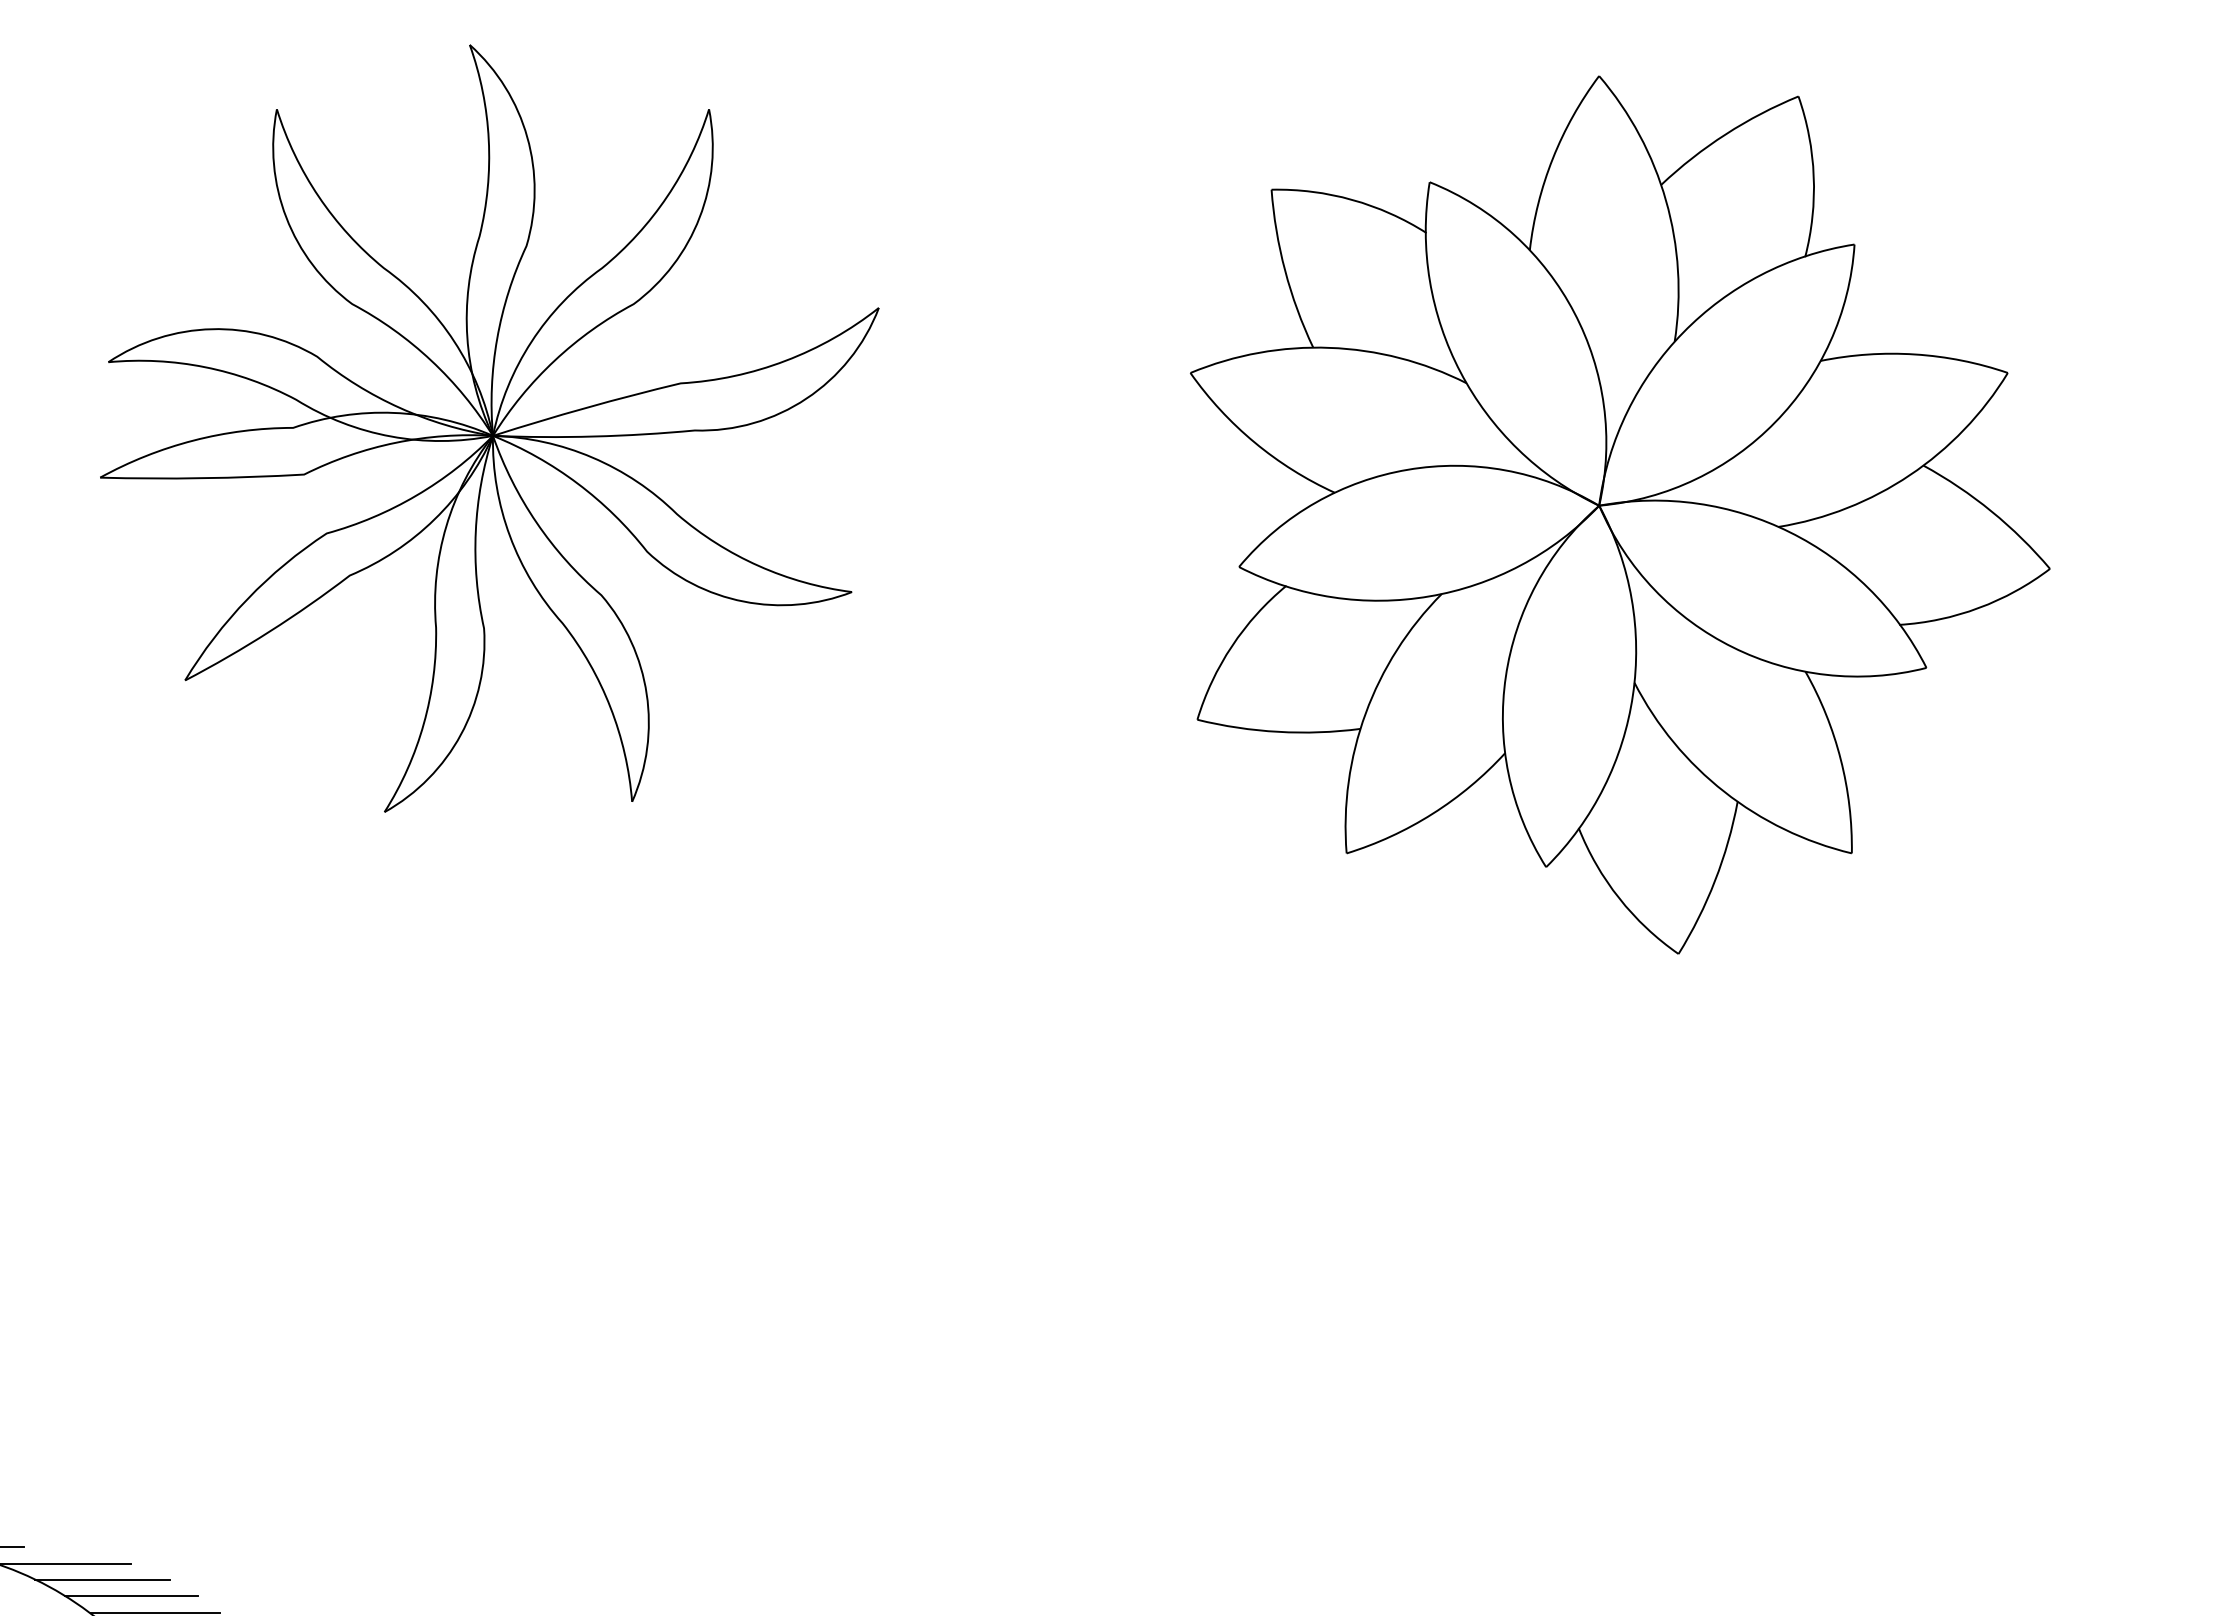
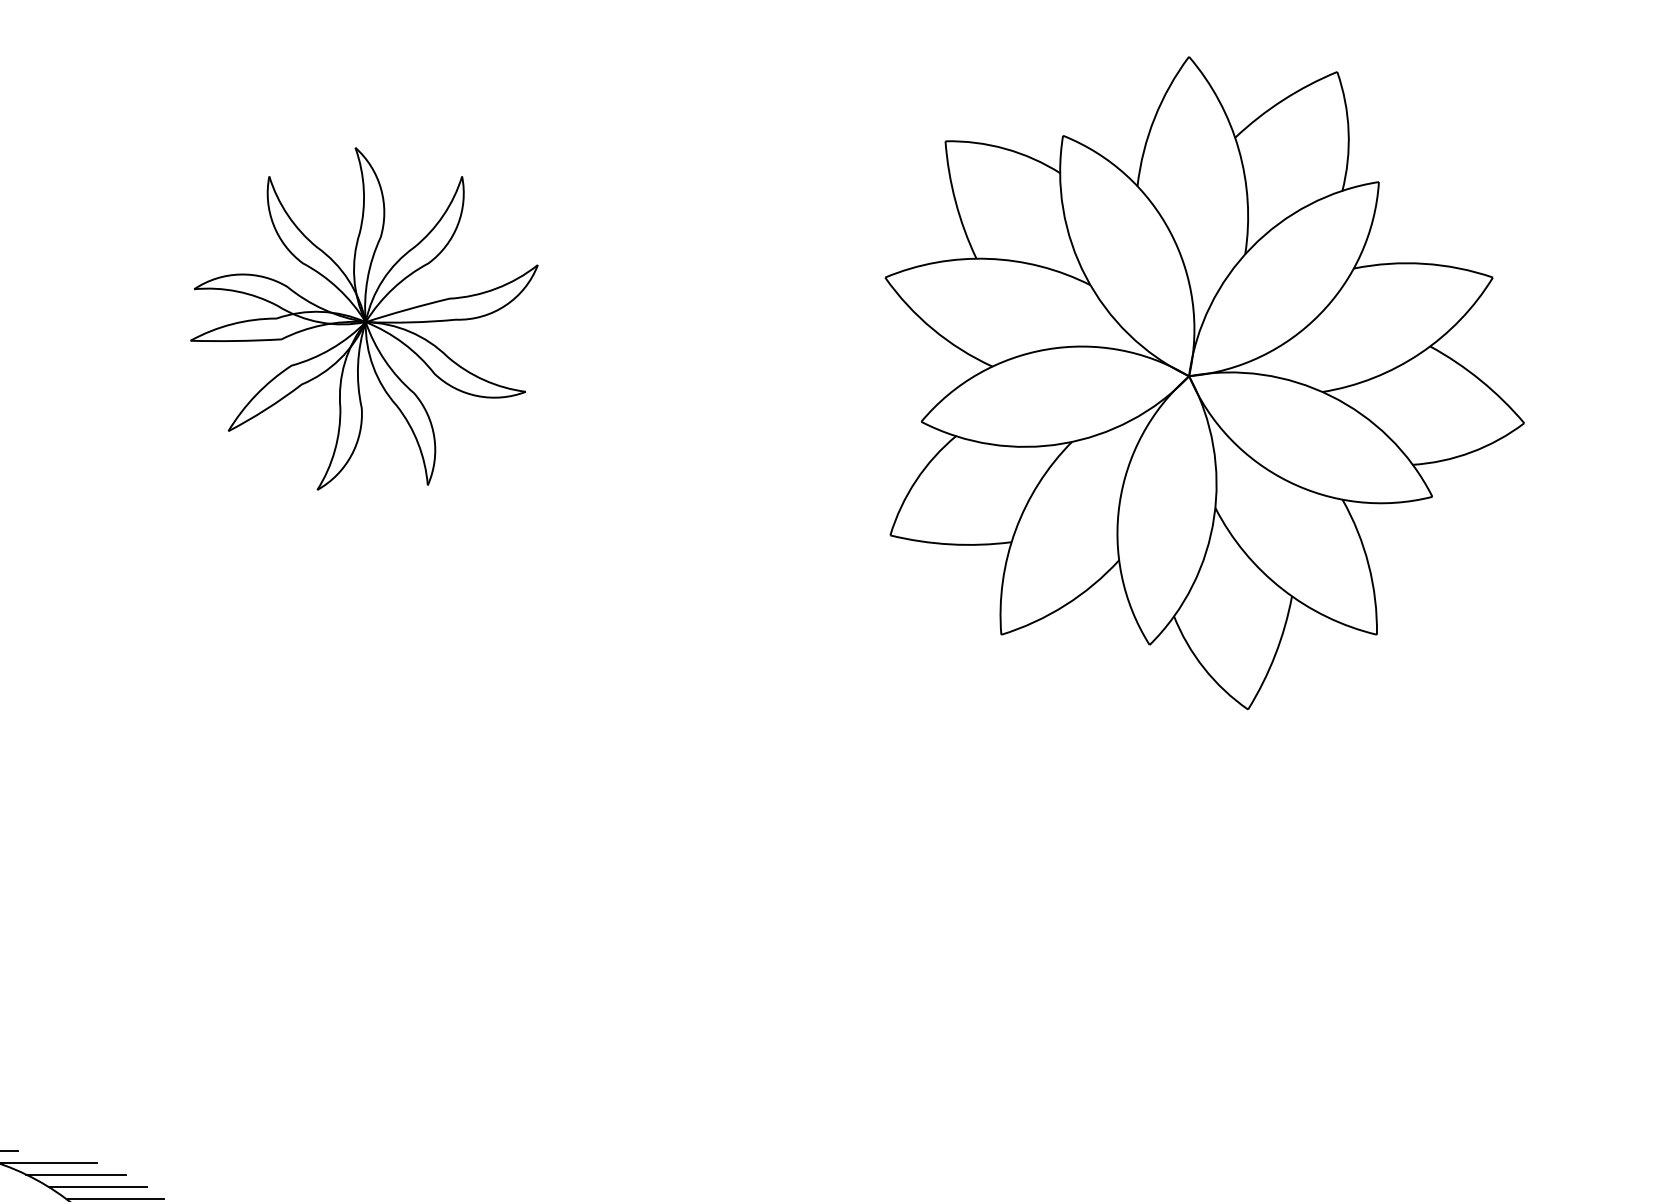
part: (489, 428) -> (364, 318), size x0.6

